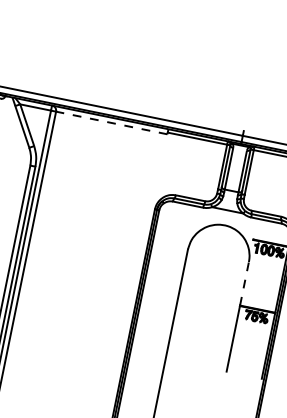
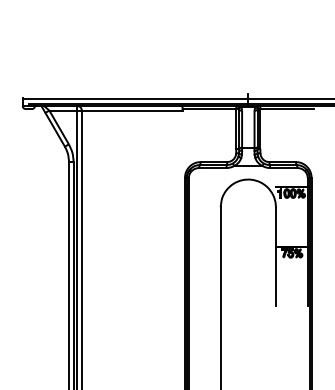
line: (111, 122) -> (131, 110), dashed -> solid
line: (244, 283) -> (275, 226), dashed -> solid

